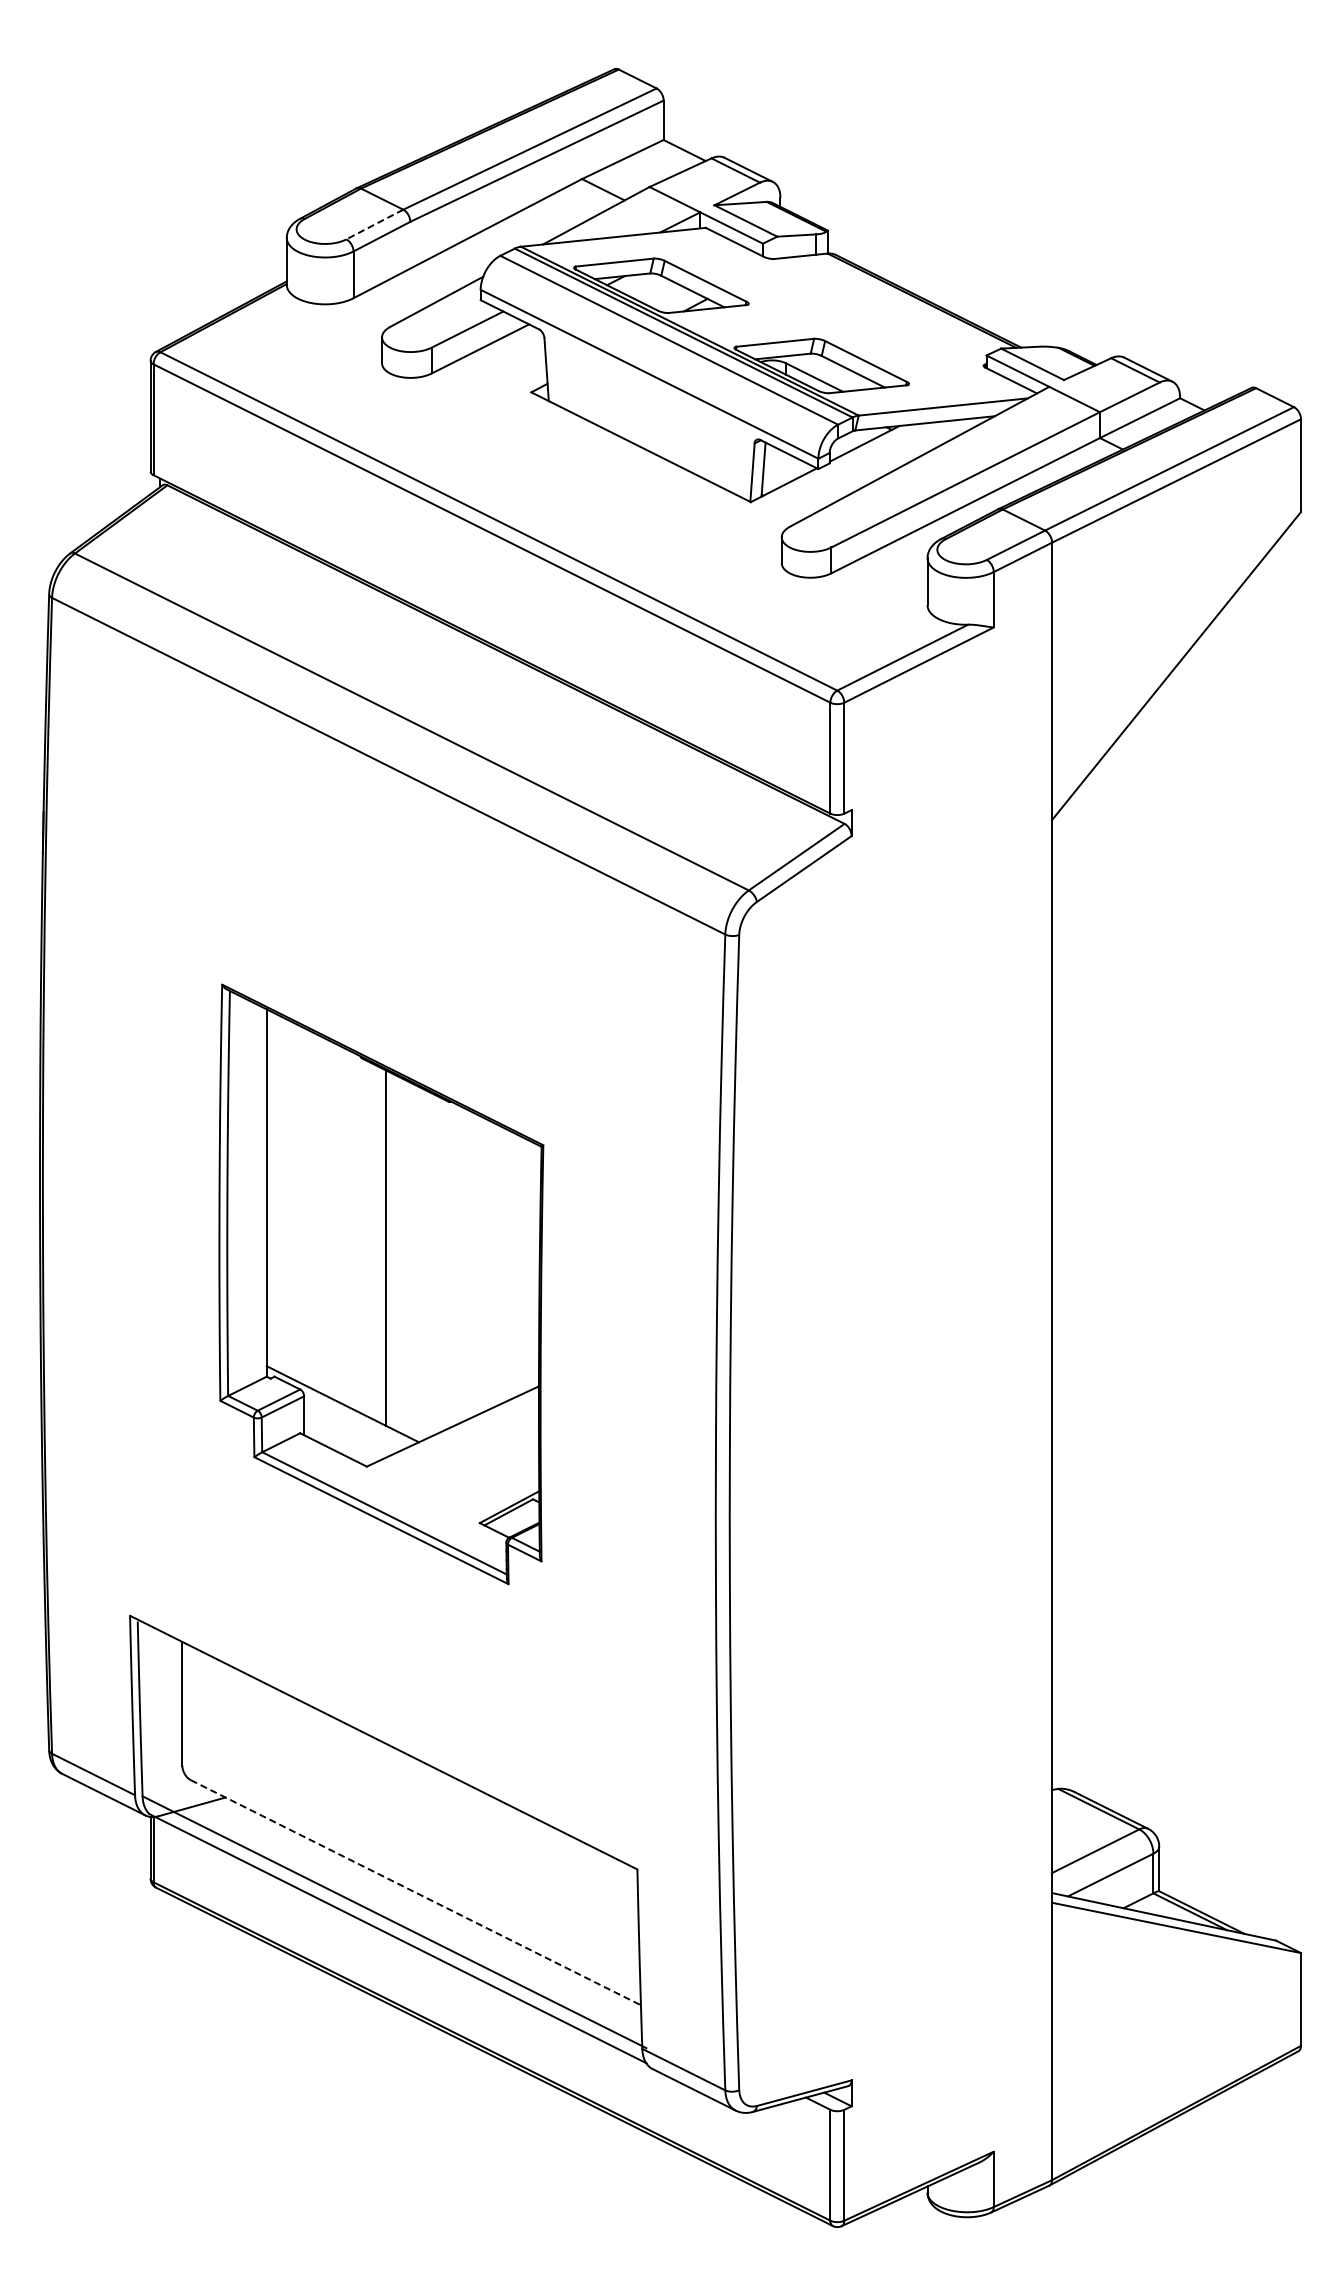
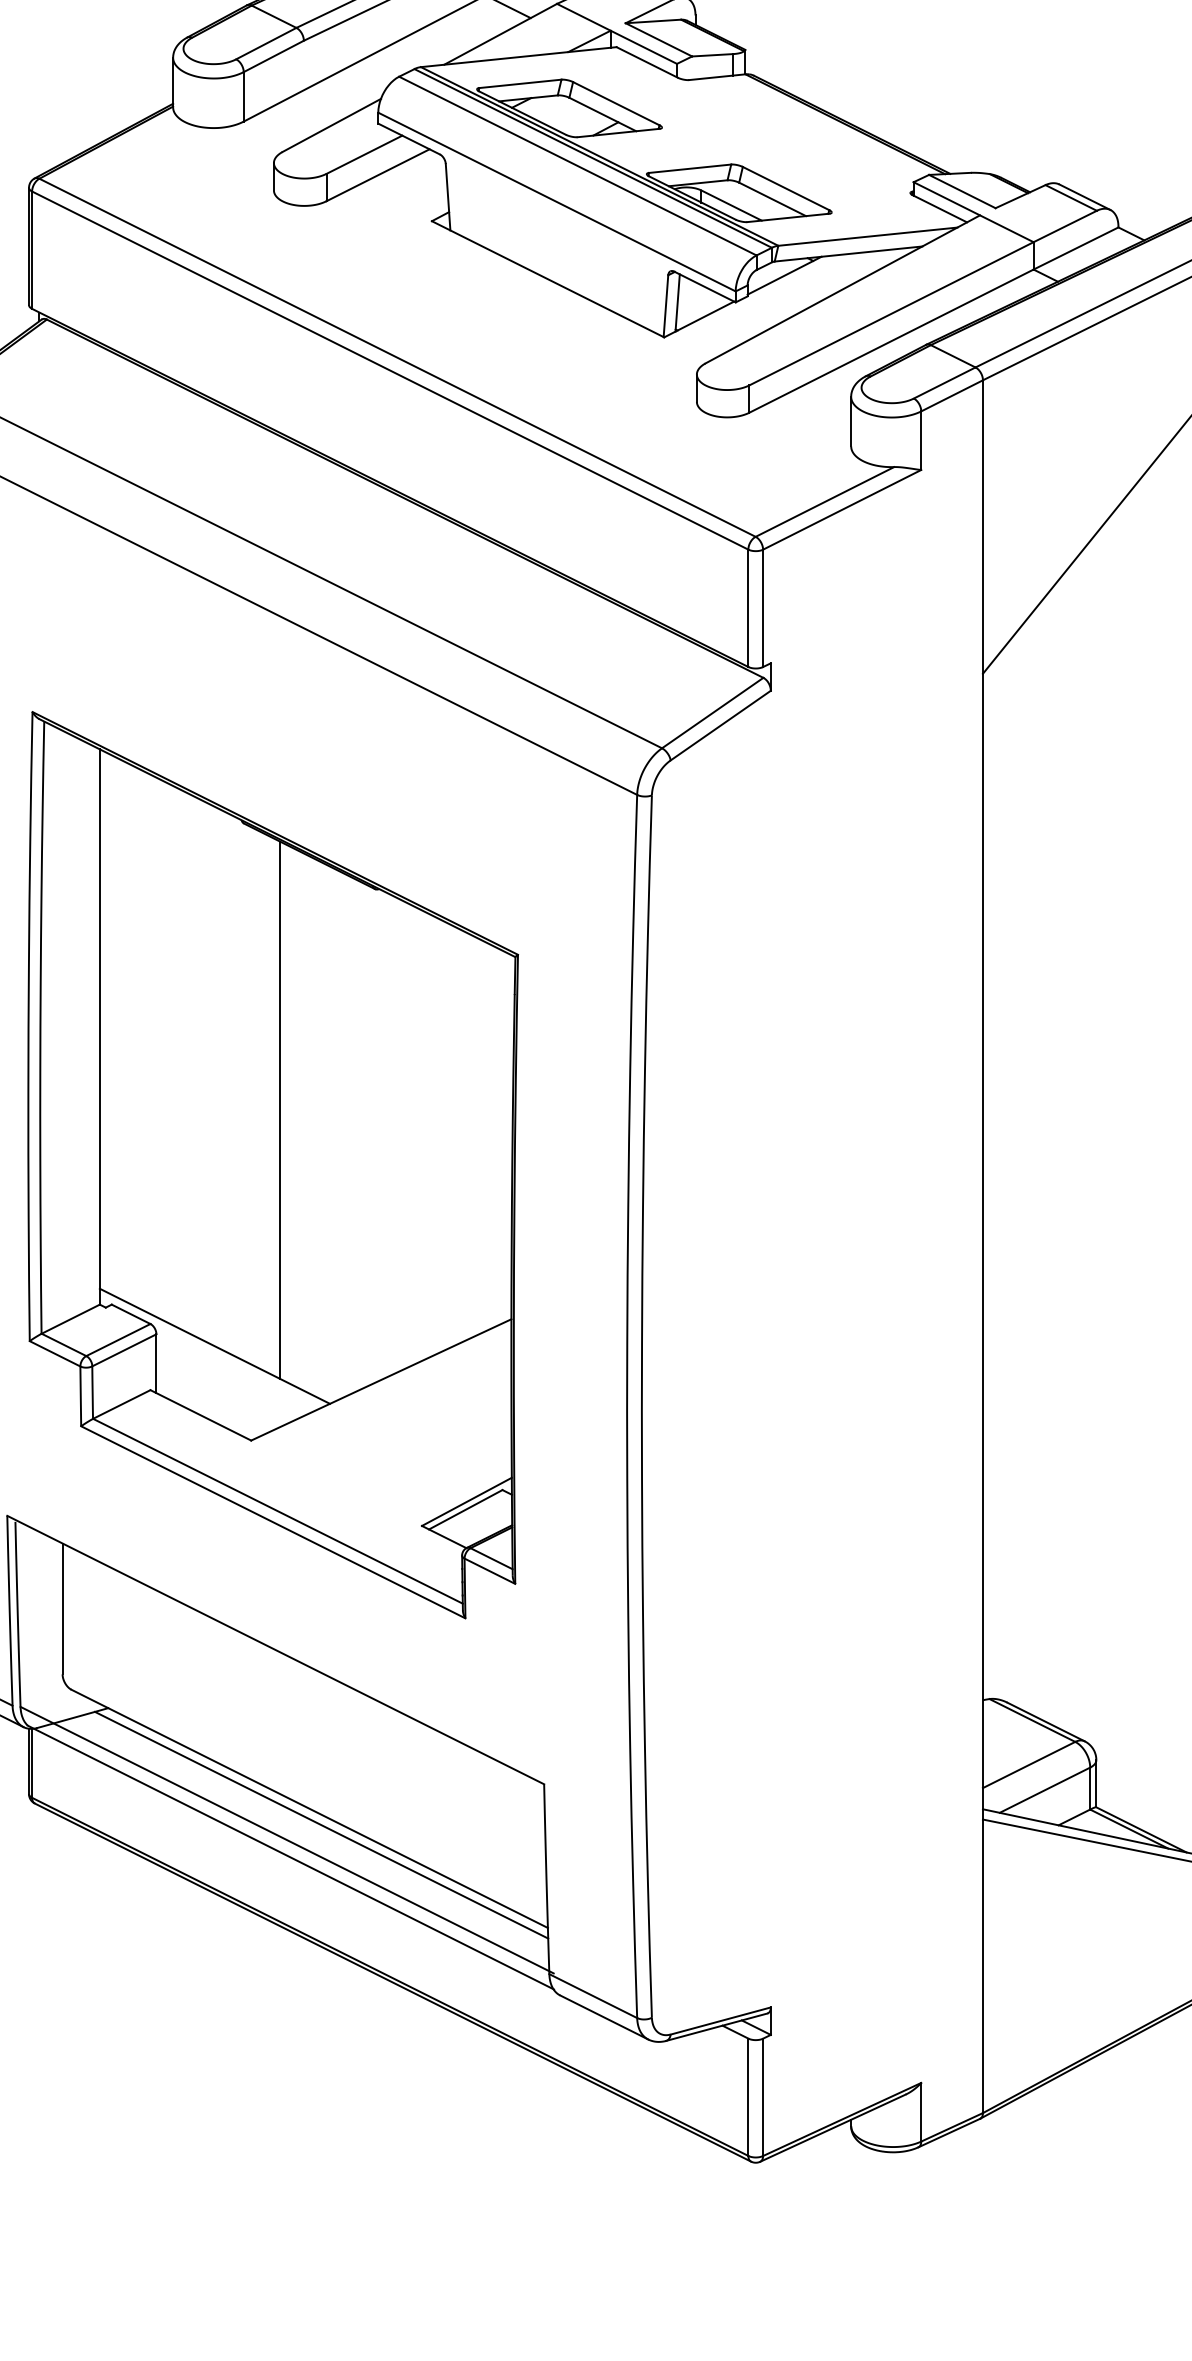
line: (374, 224) -> (265, 43), dashed -> solid
part: (381, 1284) -> (273, 1165), size x1.43
line: (415, 1892) -> (309, 1808), dashed -> solid
line: (426, 1908) -> (320, 1825), added

